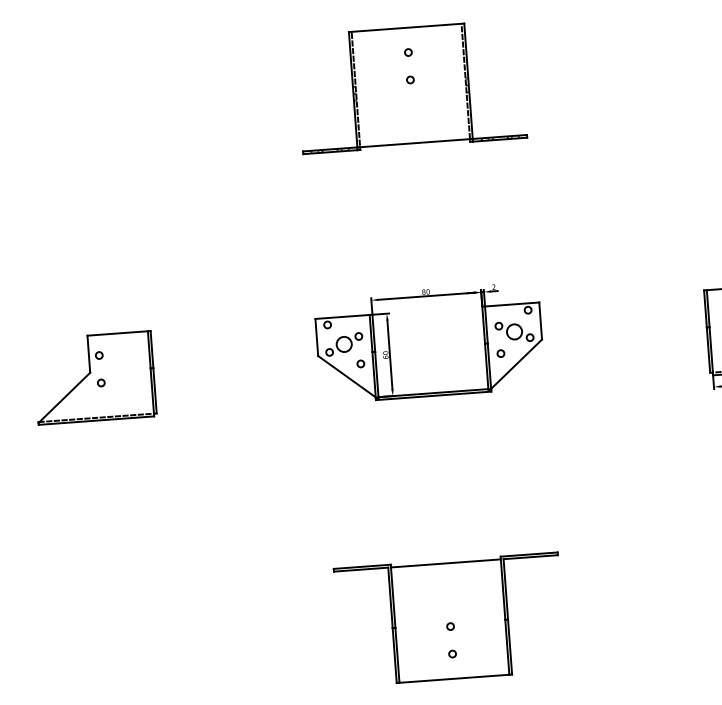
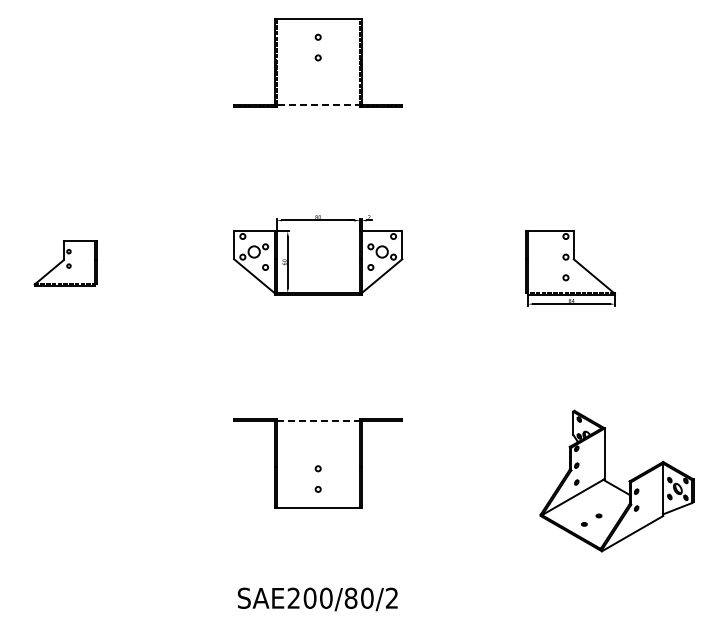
line: (414, 143) -> (317, 105), solid -> dashed
part: (94, 376) -> (65, 262), size x0.7
line: (446, 563) -> (318, 421), solid -> dashed

